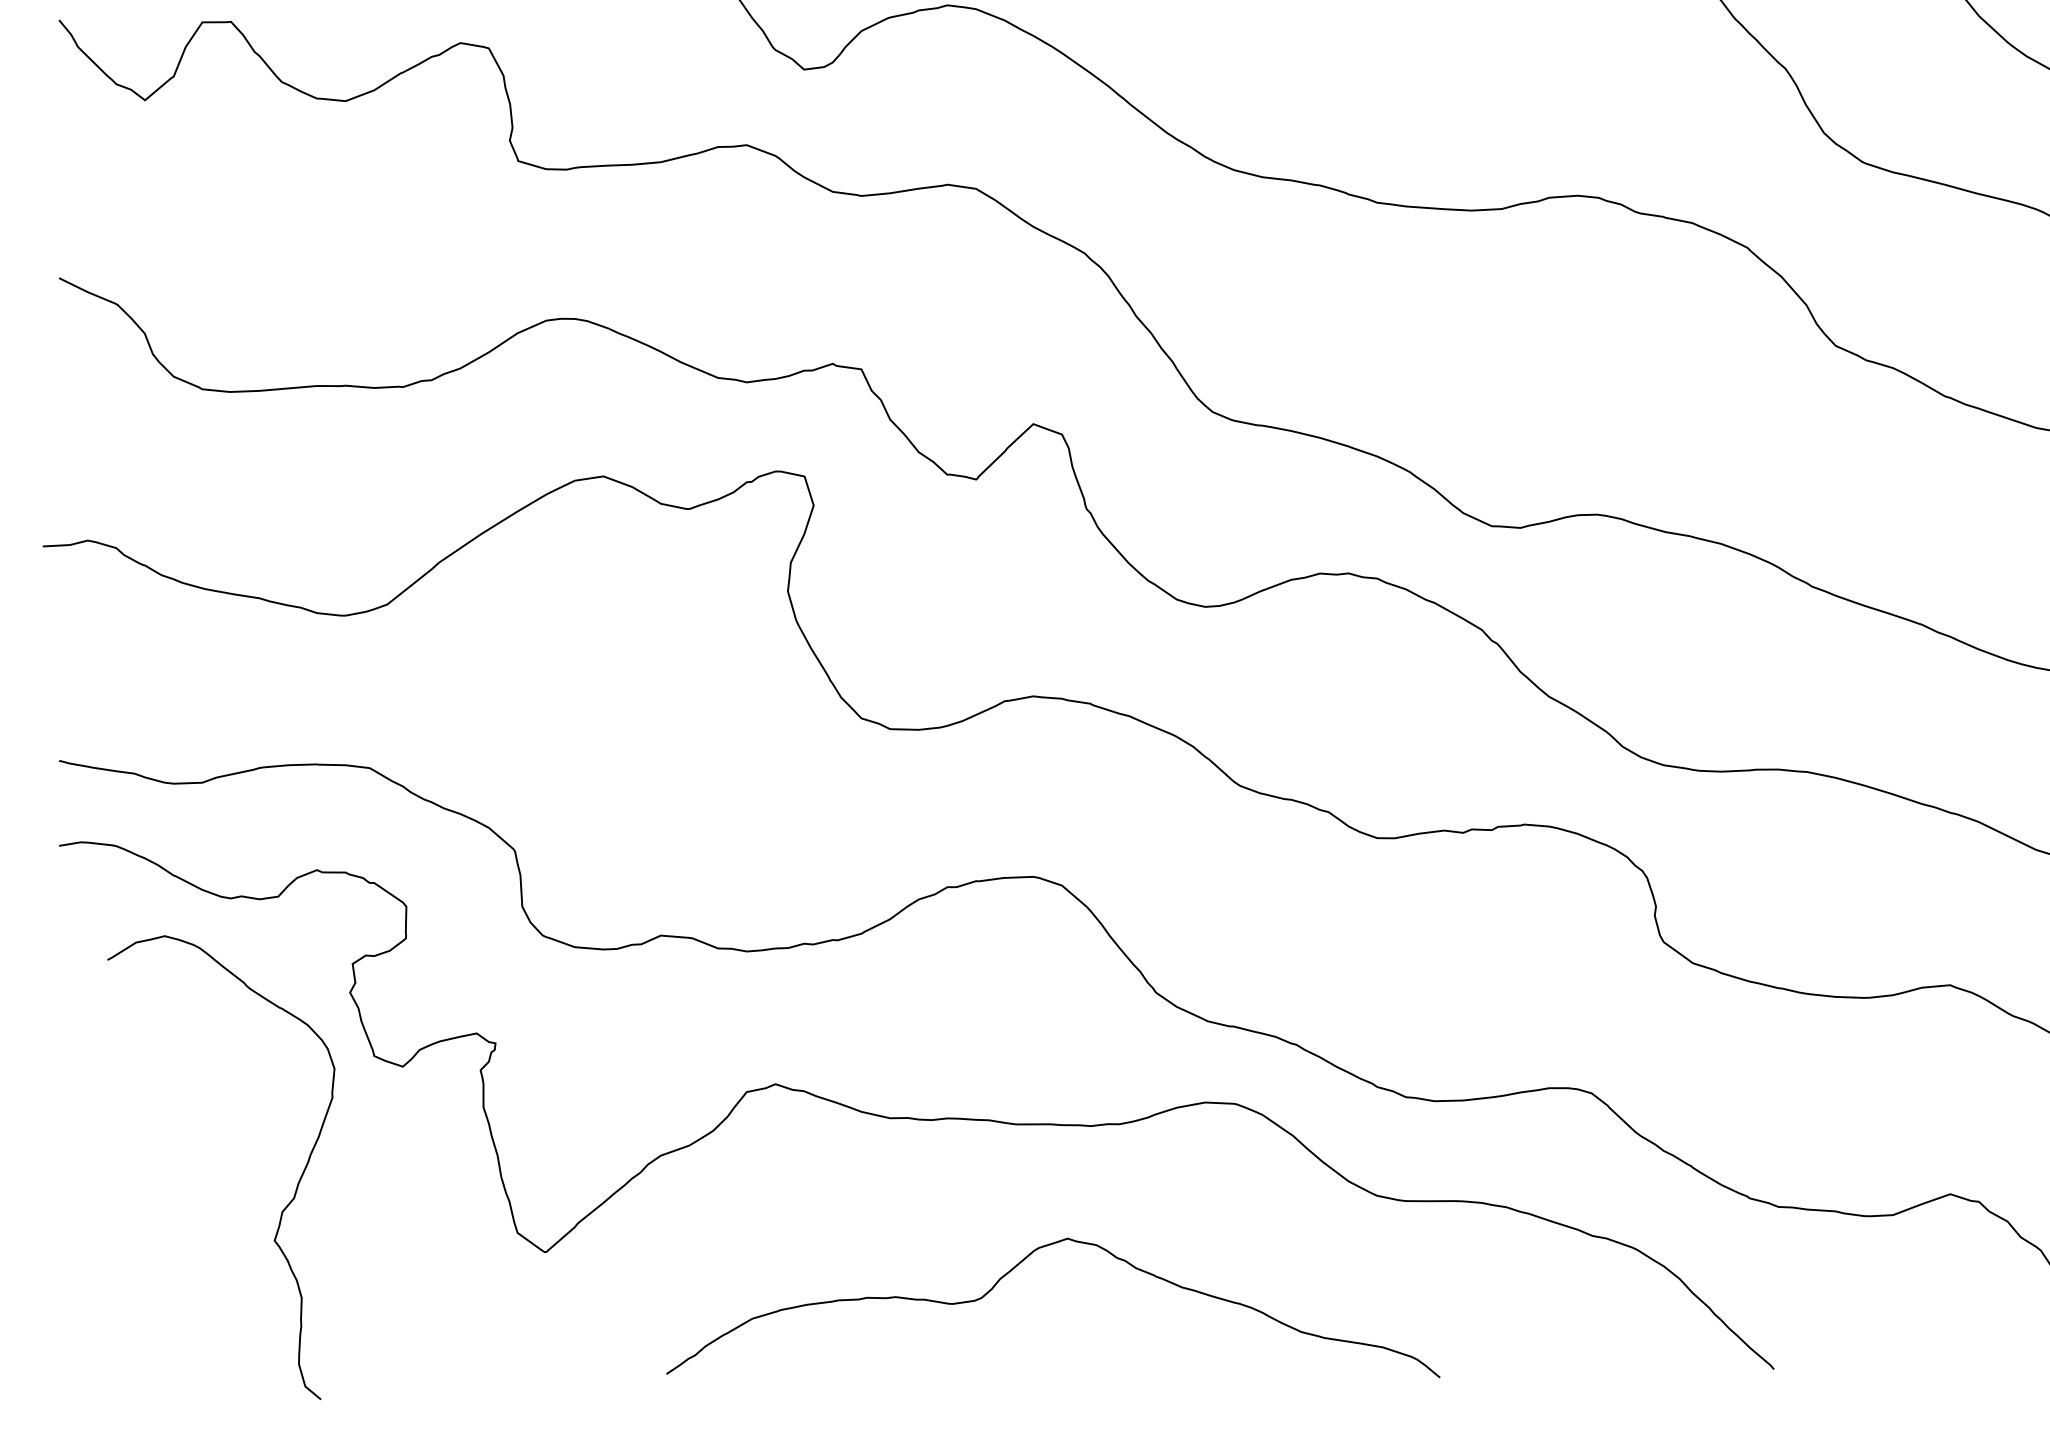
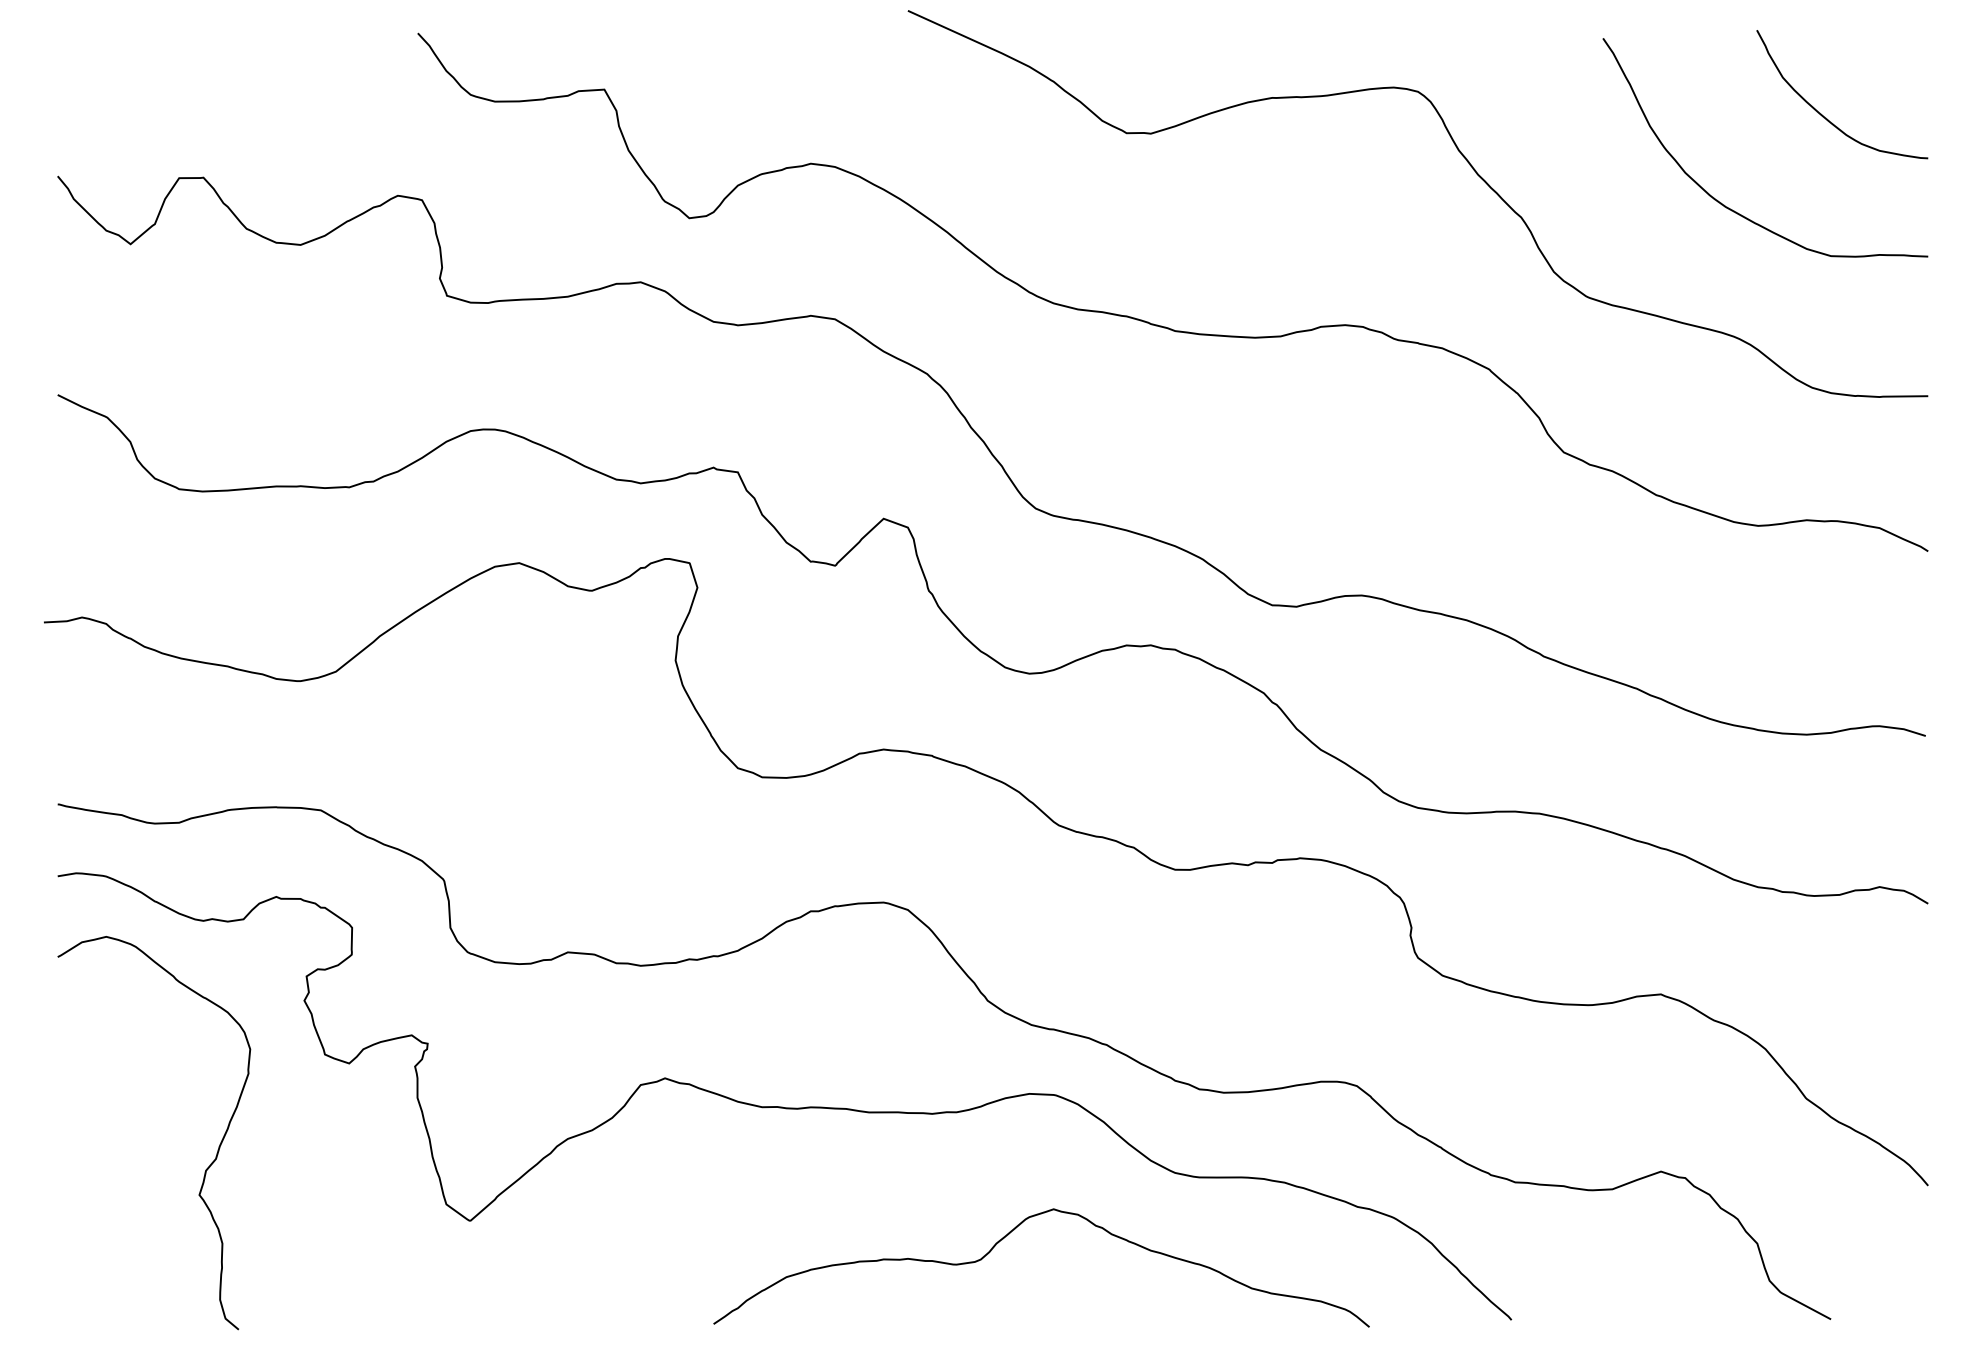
curve: (281, 1210) -> (205, 1169), moved
curve: (1021, 1263) -> (1014, 1230), moved

